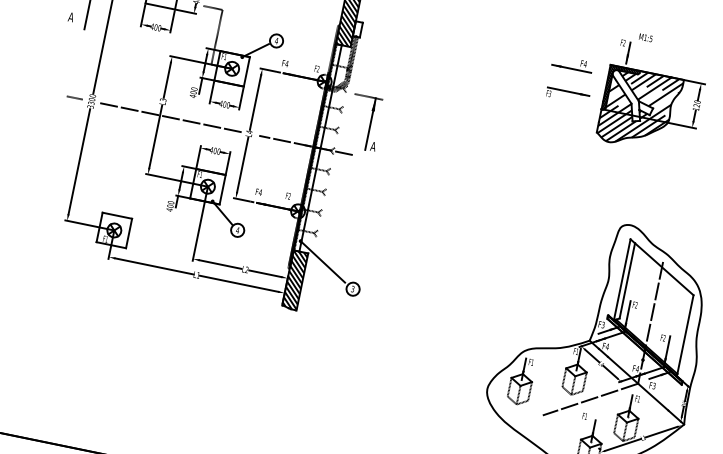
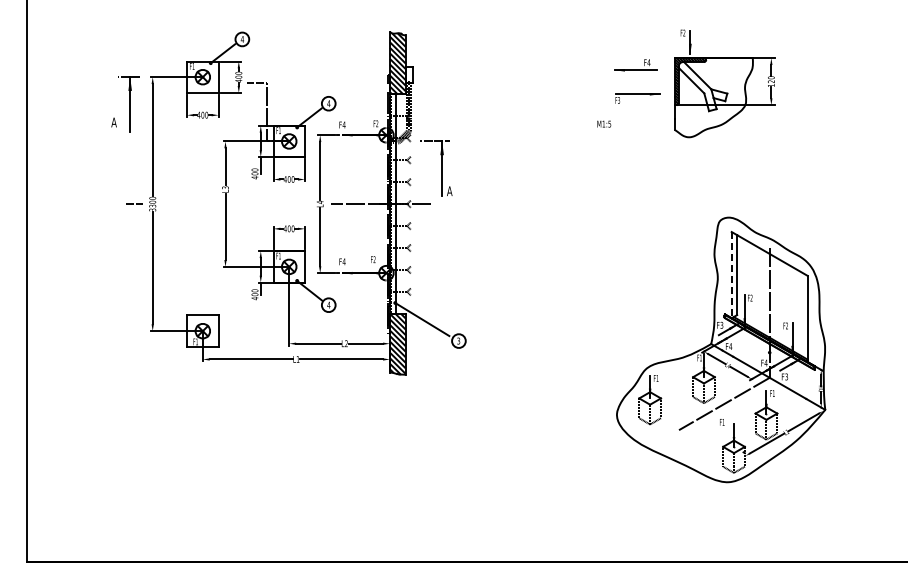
text: (646, 37) -> (604, 123), moved
hatch: (639, 109) -> (713, 97), removed
line: (169, 117) -> (235, 204), removed
line: (621, 280) -> (731, 275), solid -> dashed

